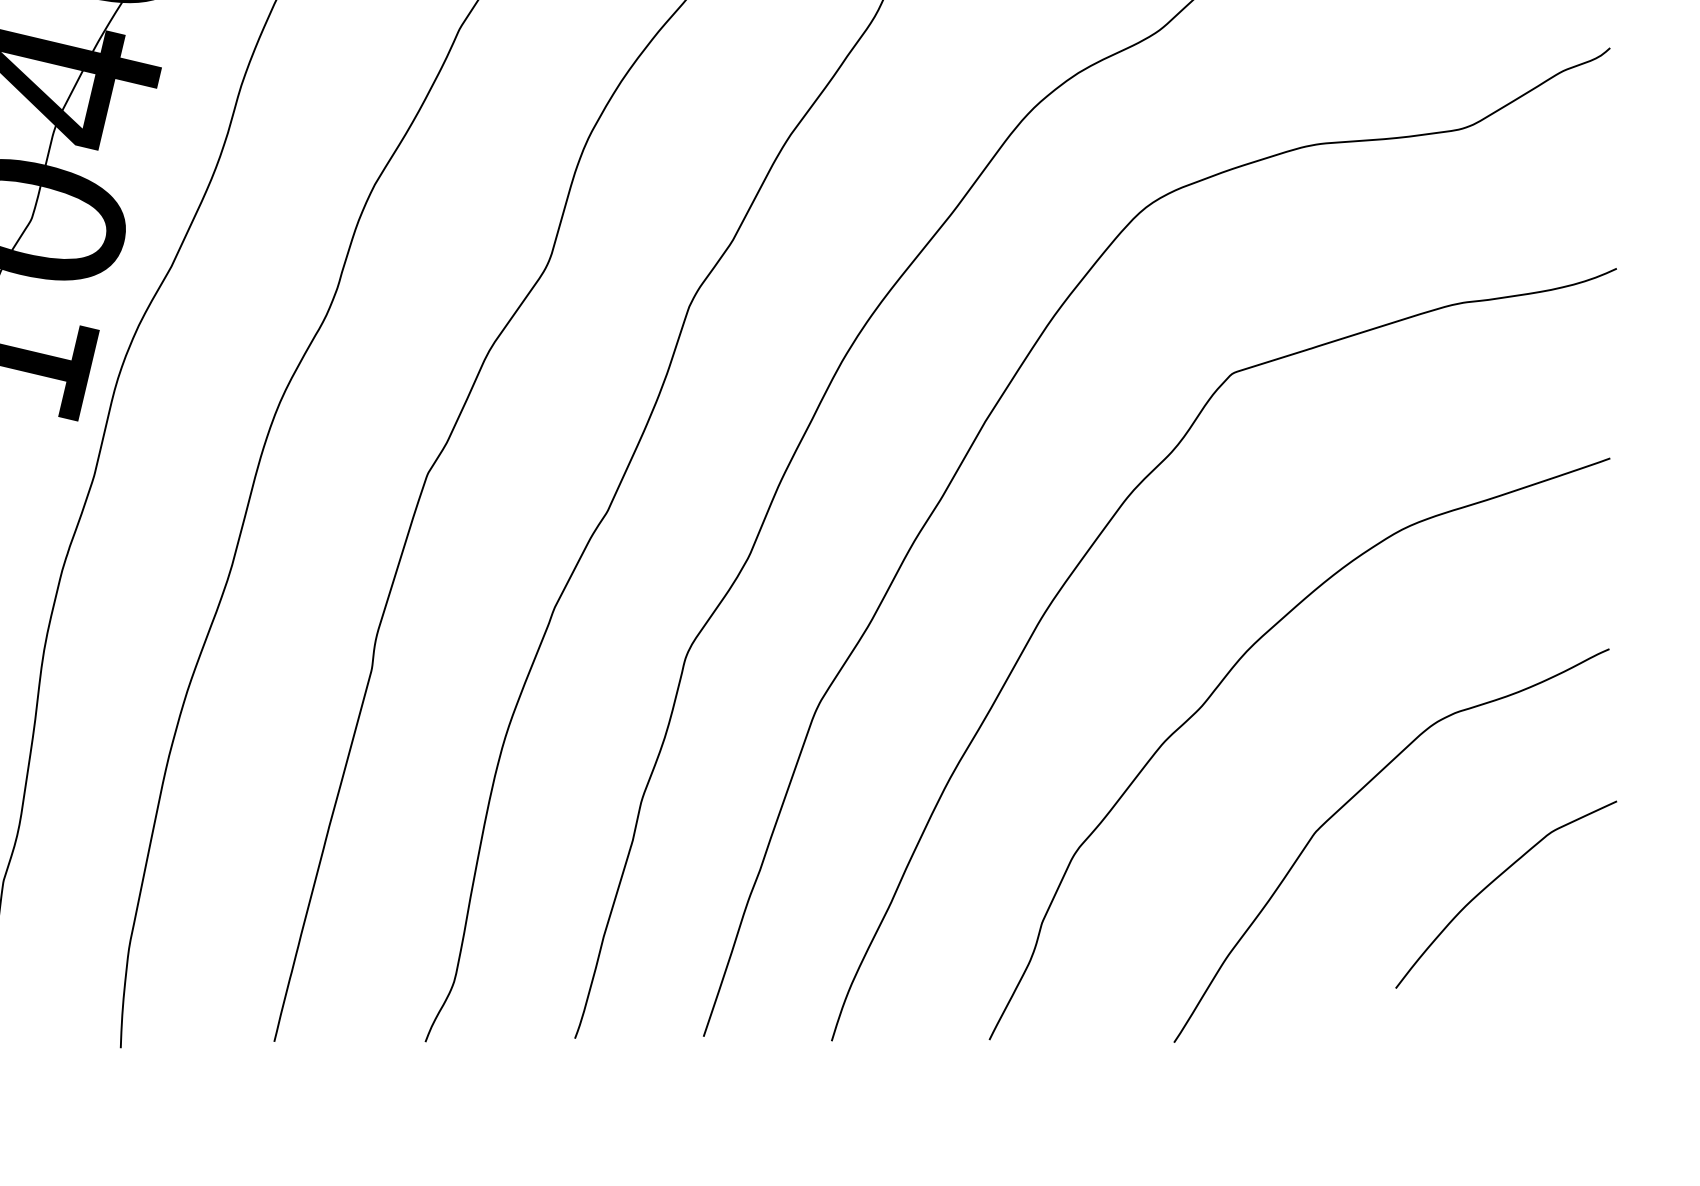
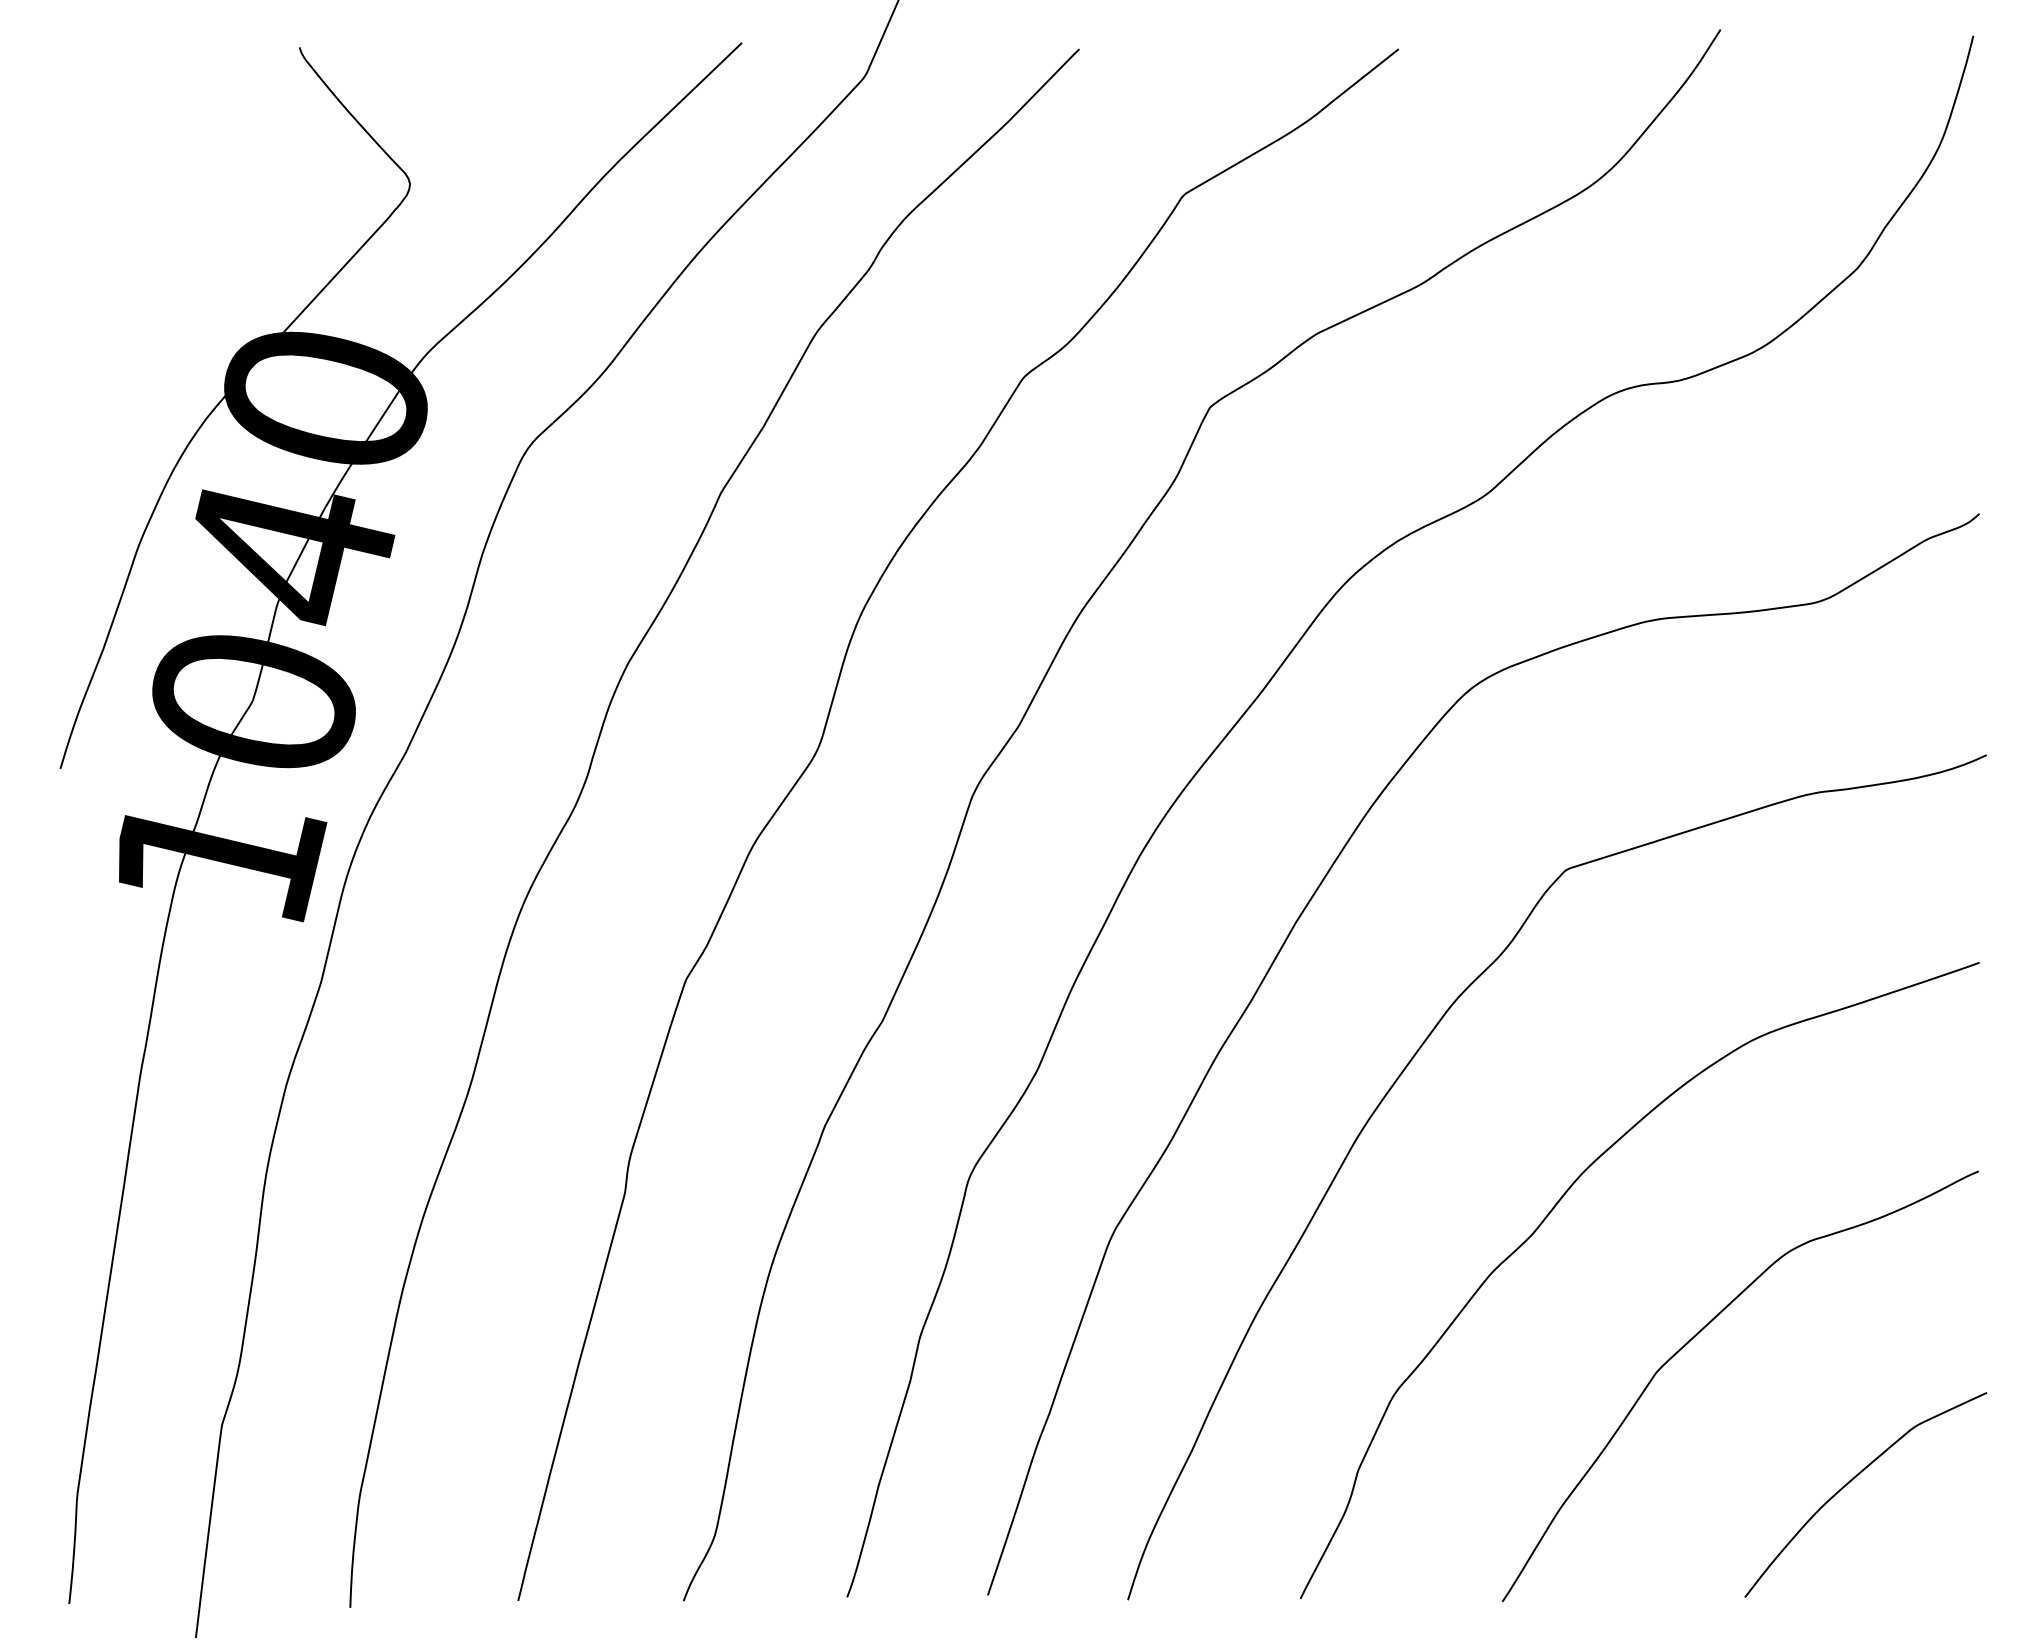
curve: (1494, 881) -> (1852, 1480), moved

